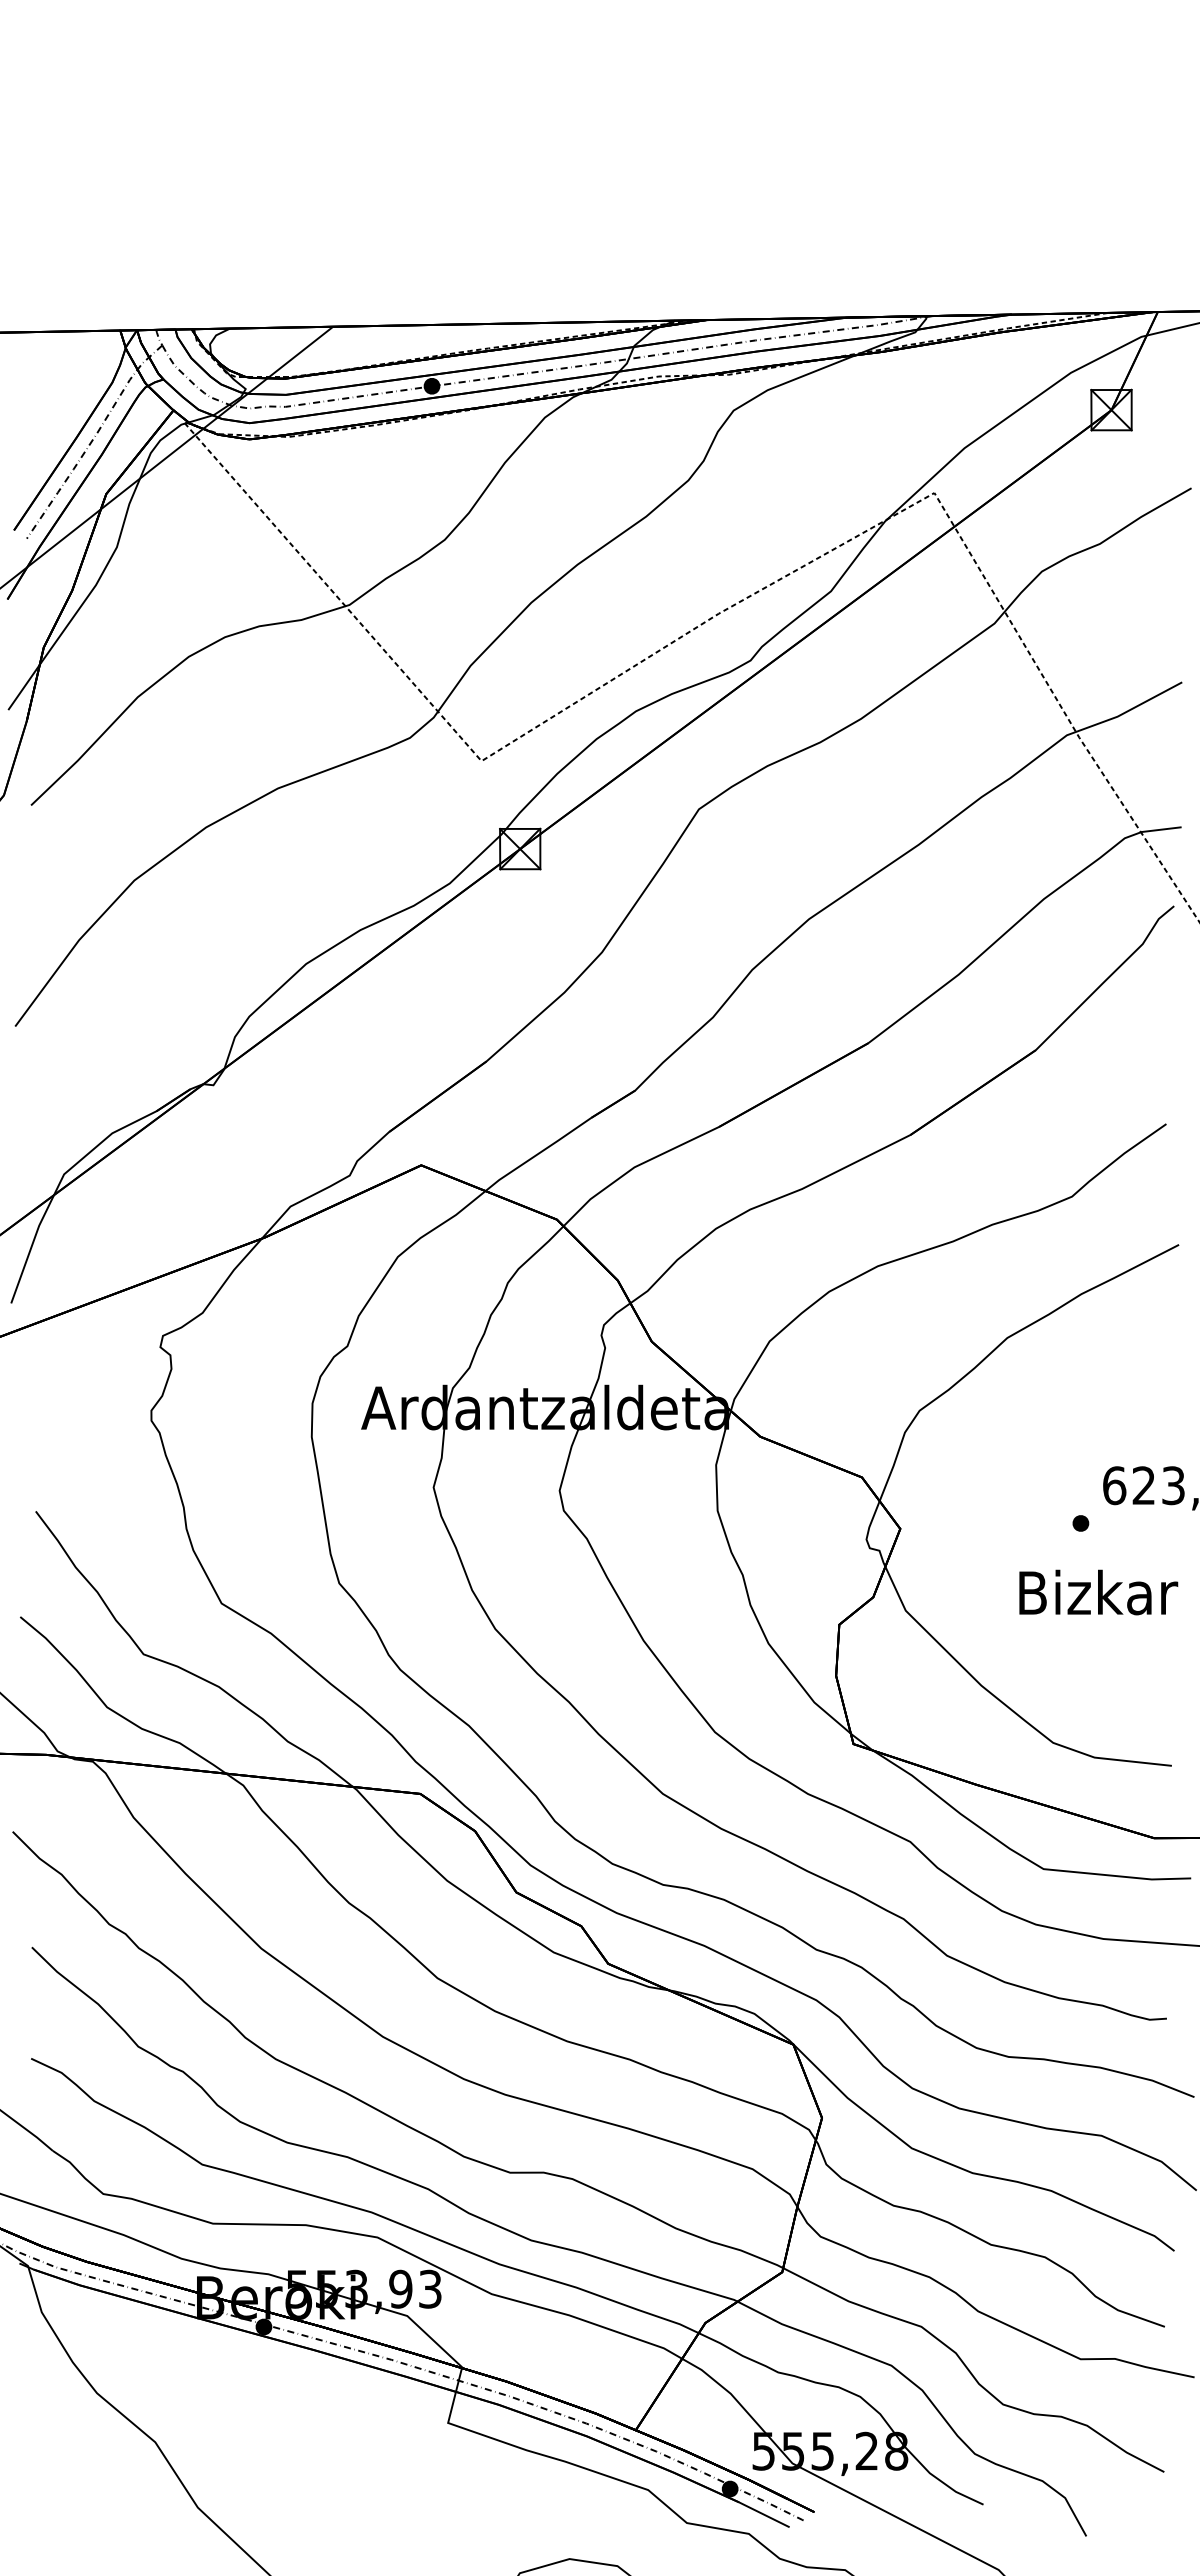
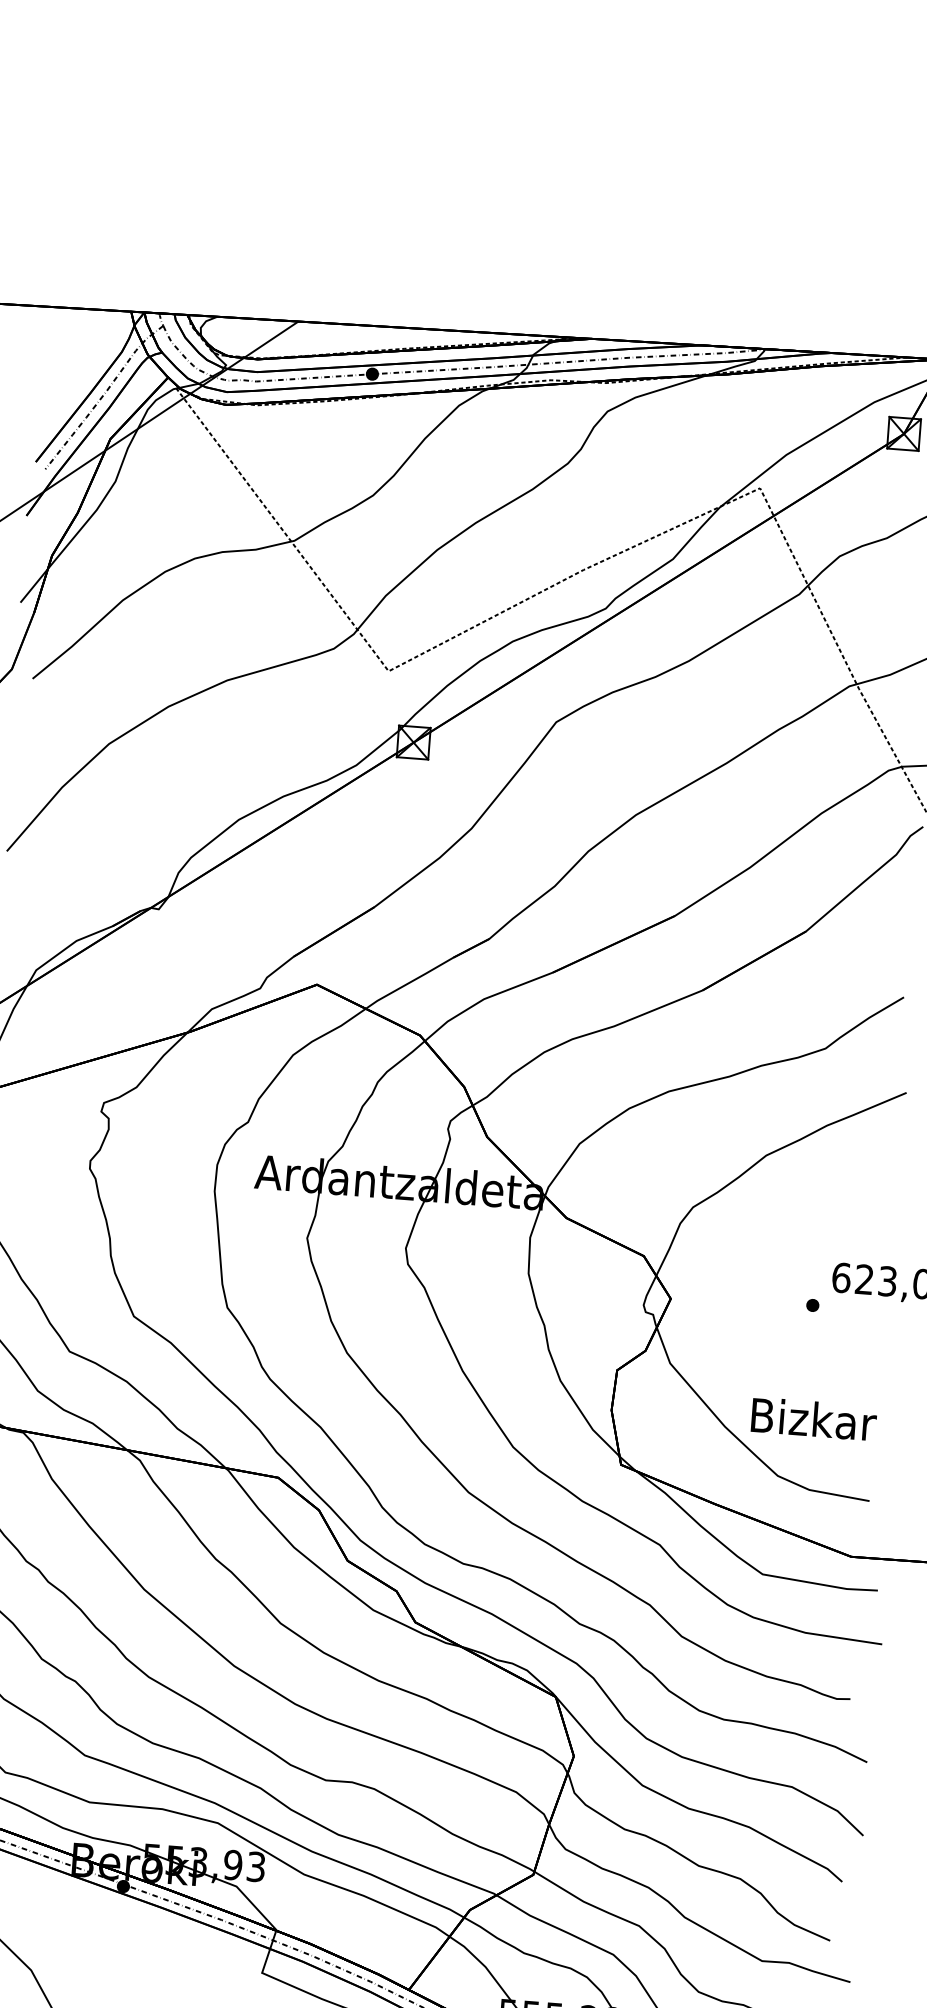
text: (1098, 1592) -> (814, 1419), moved

